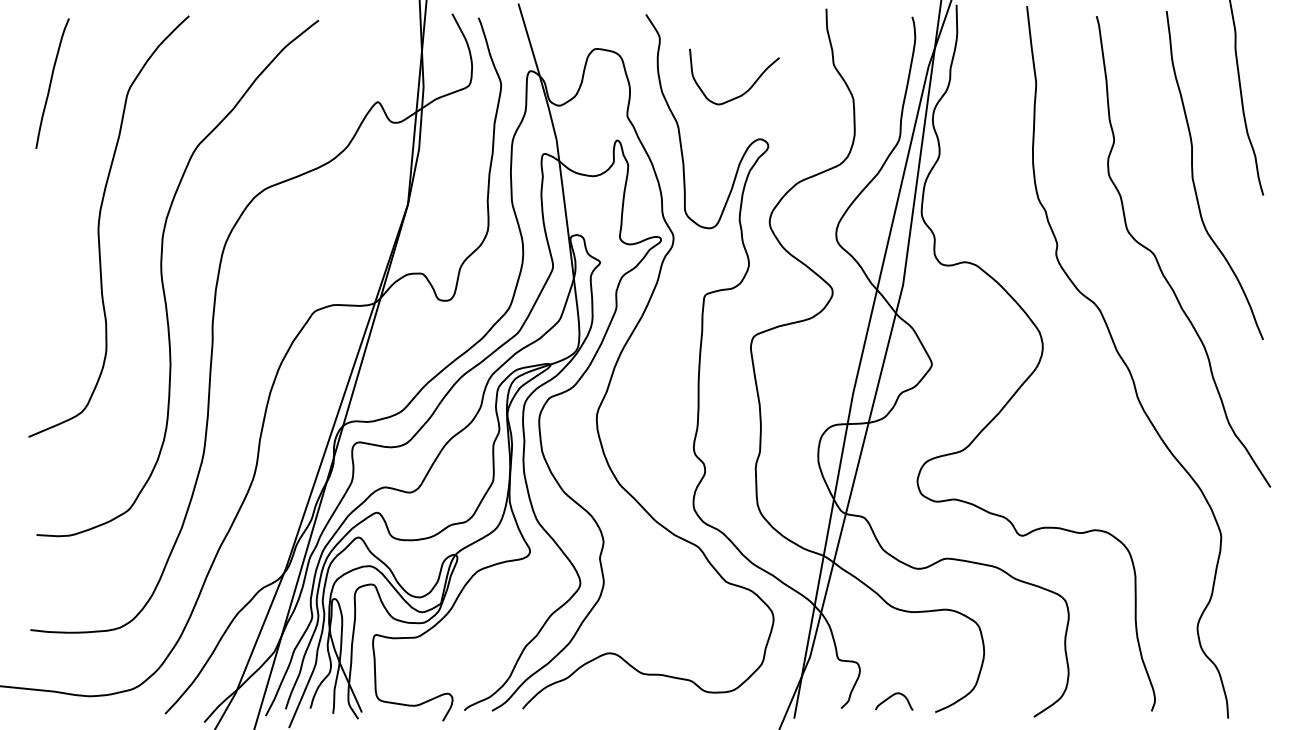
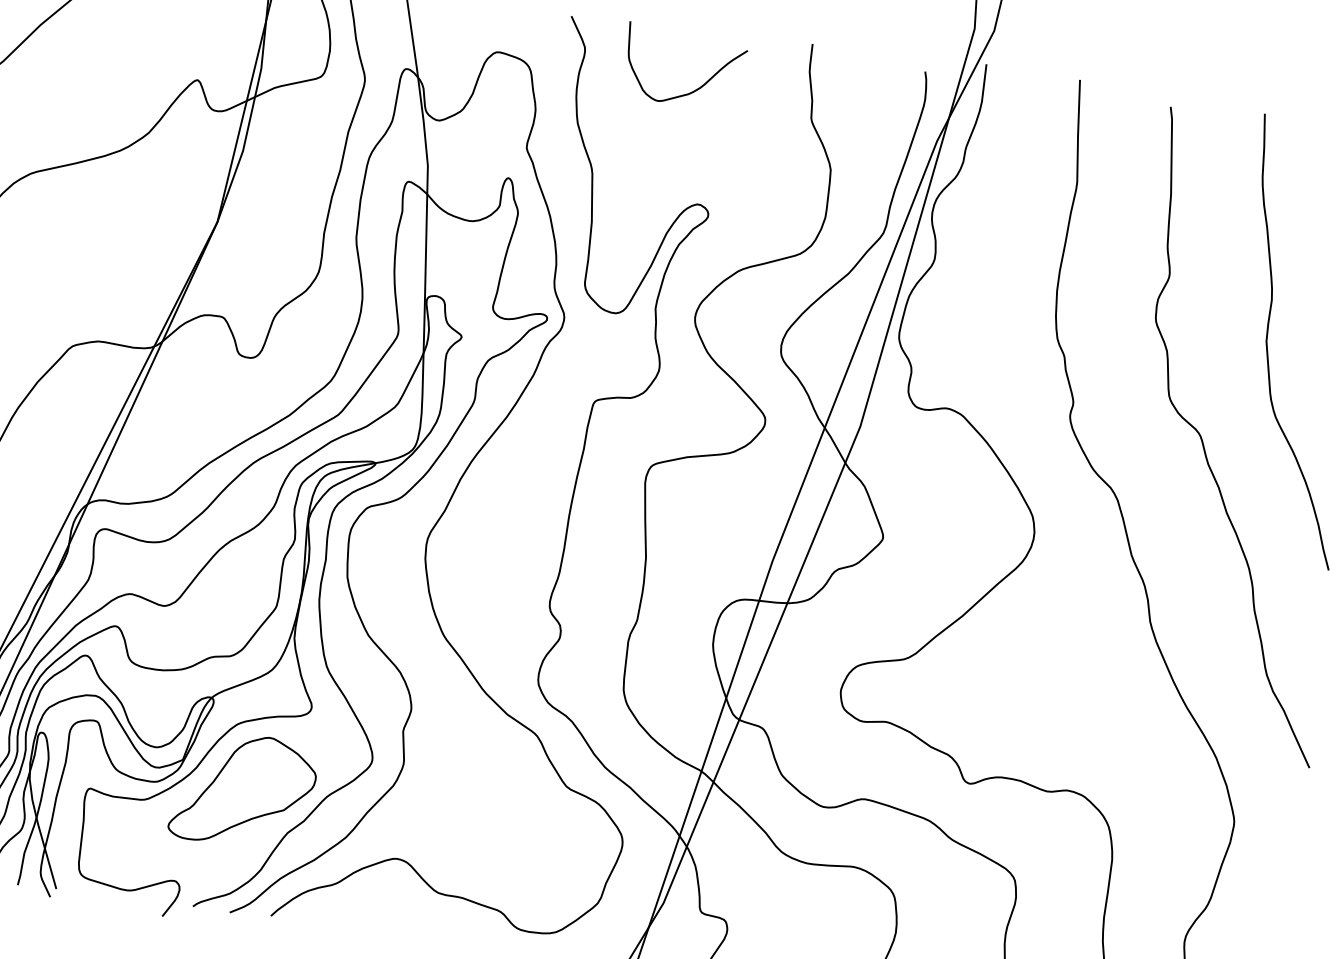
curve: (747, 89) -> (698, 86), moved
part: (488, 619) -> (242, 790), added

